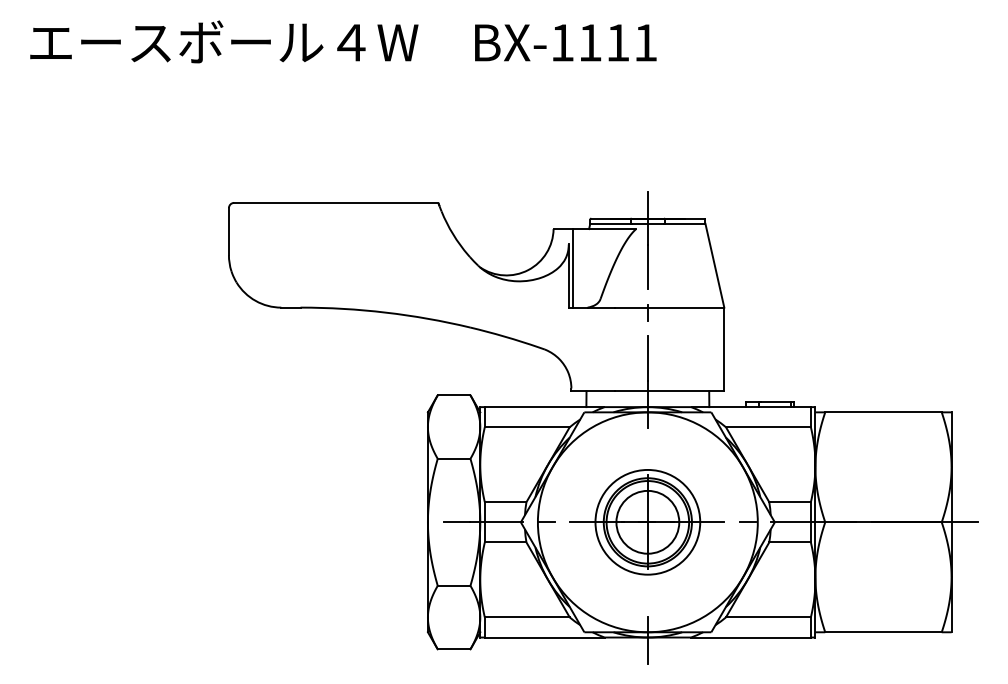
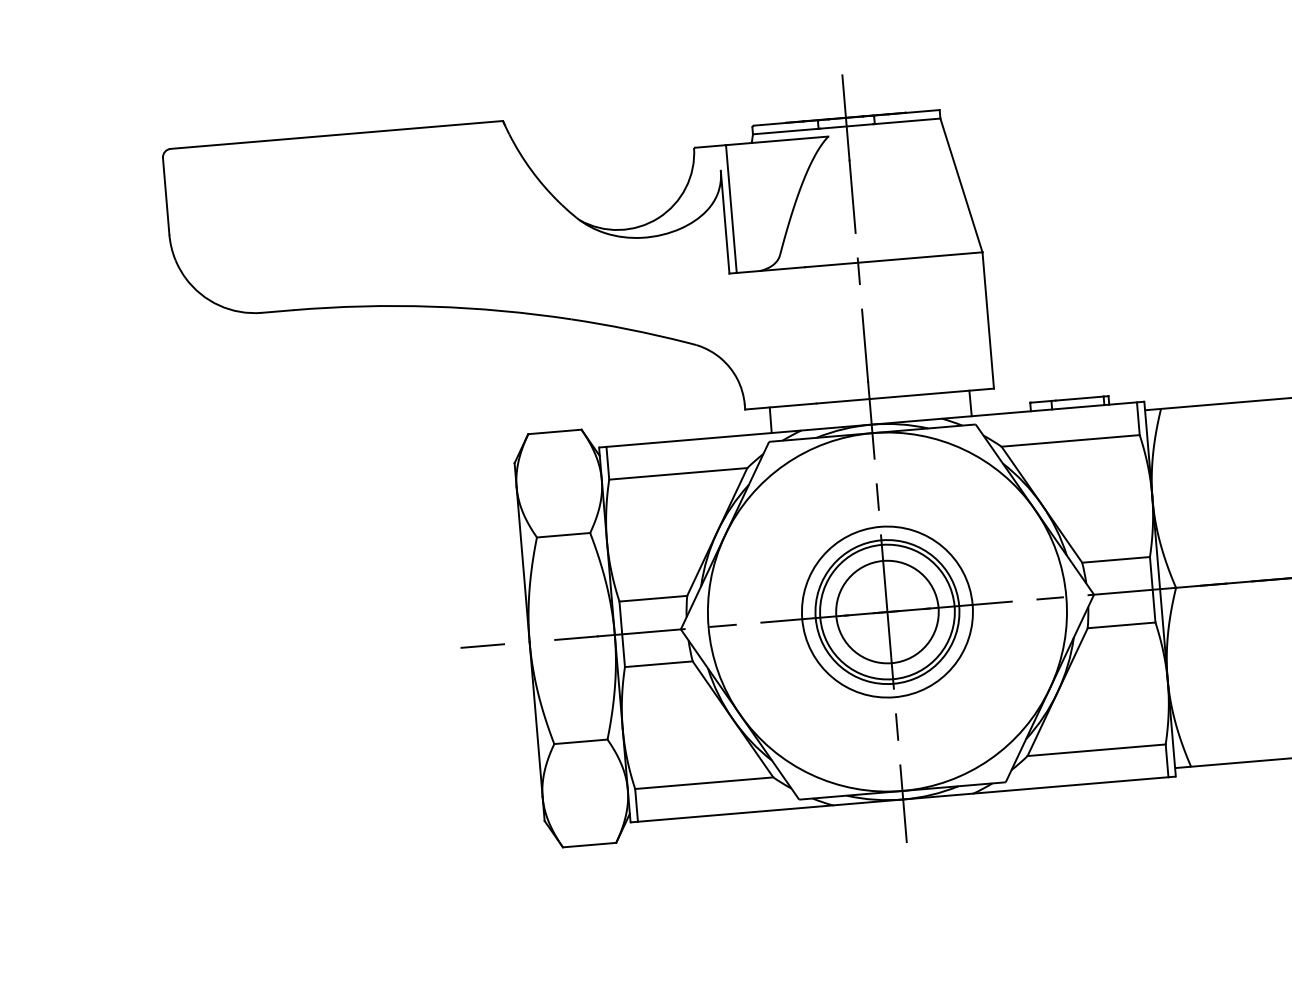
line: (647, 451) -> (877, 496), added
line: (399, 522) -> (483, 646), added
line: (647, 592) -> (896, 726), added

